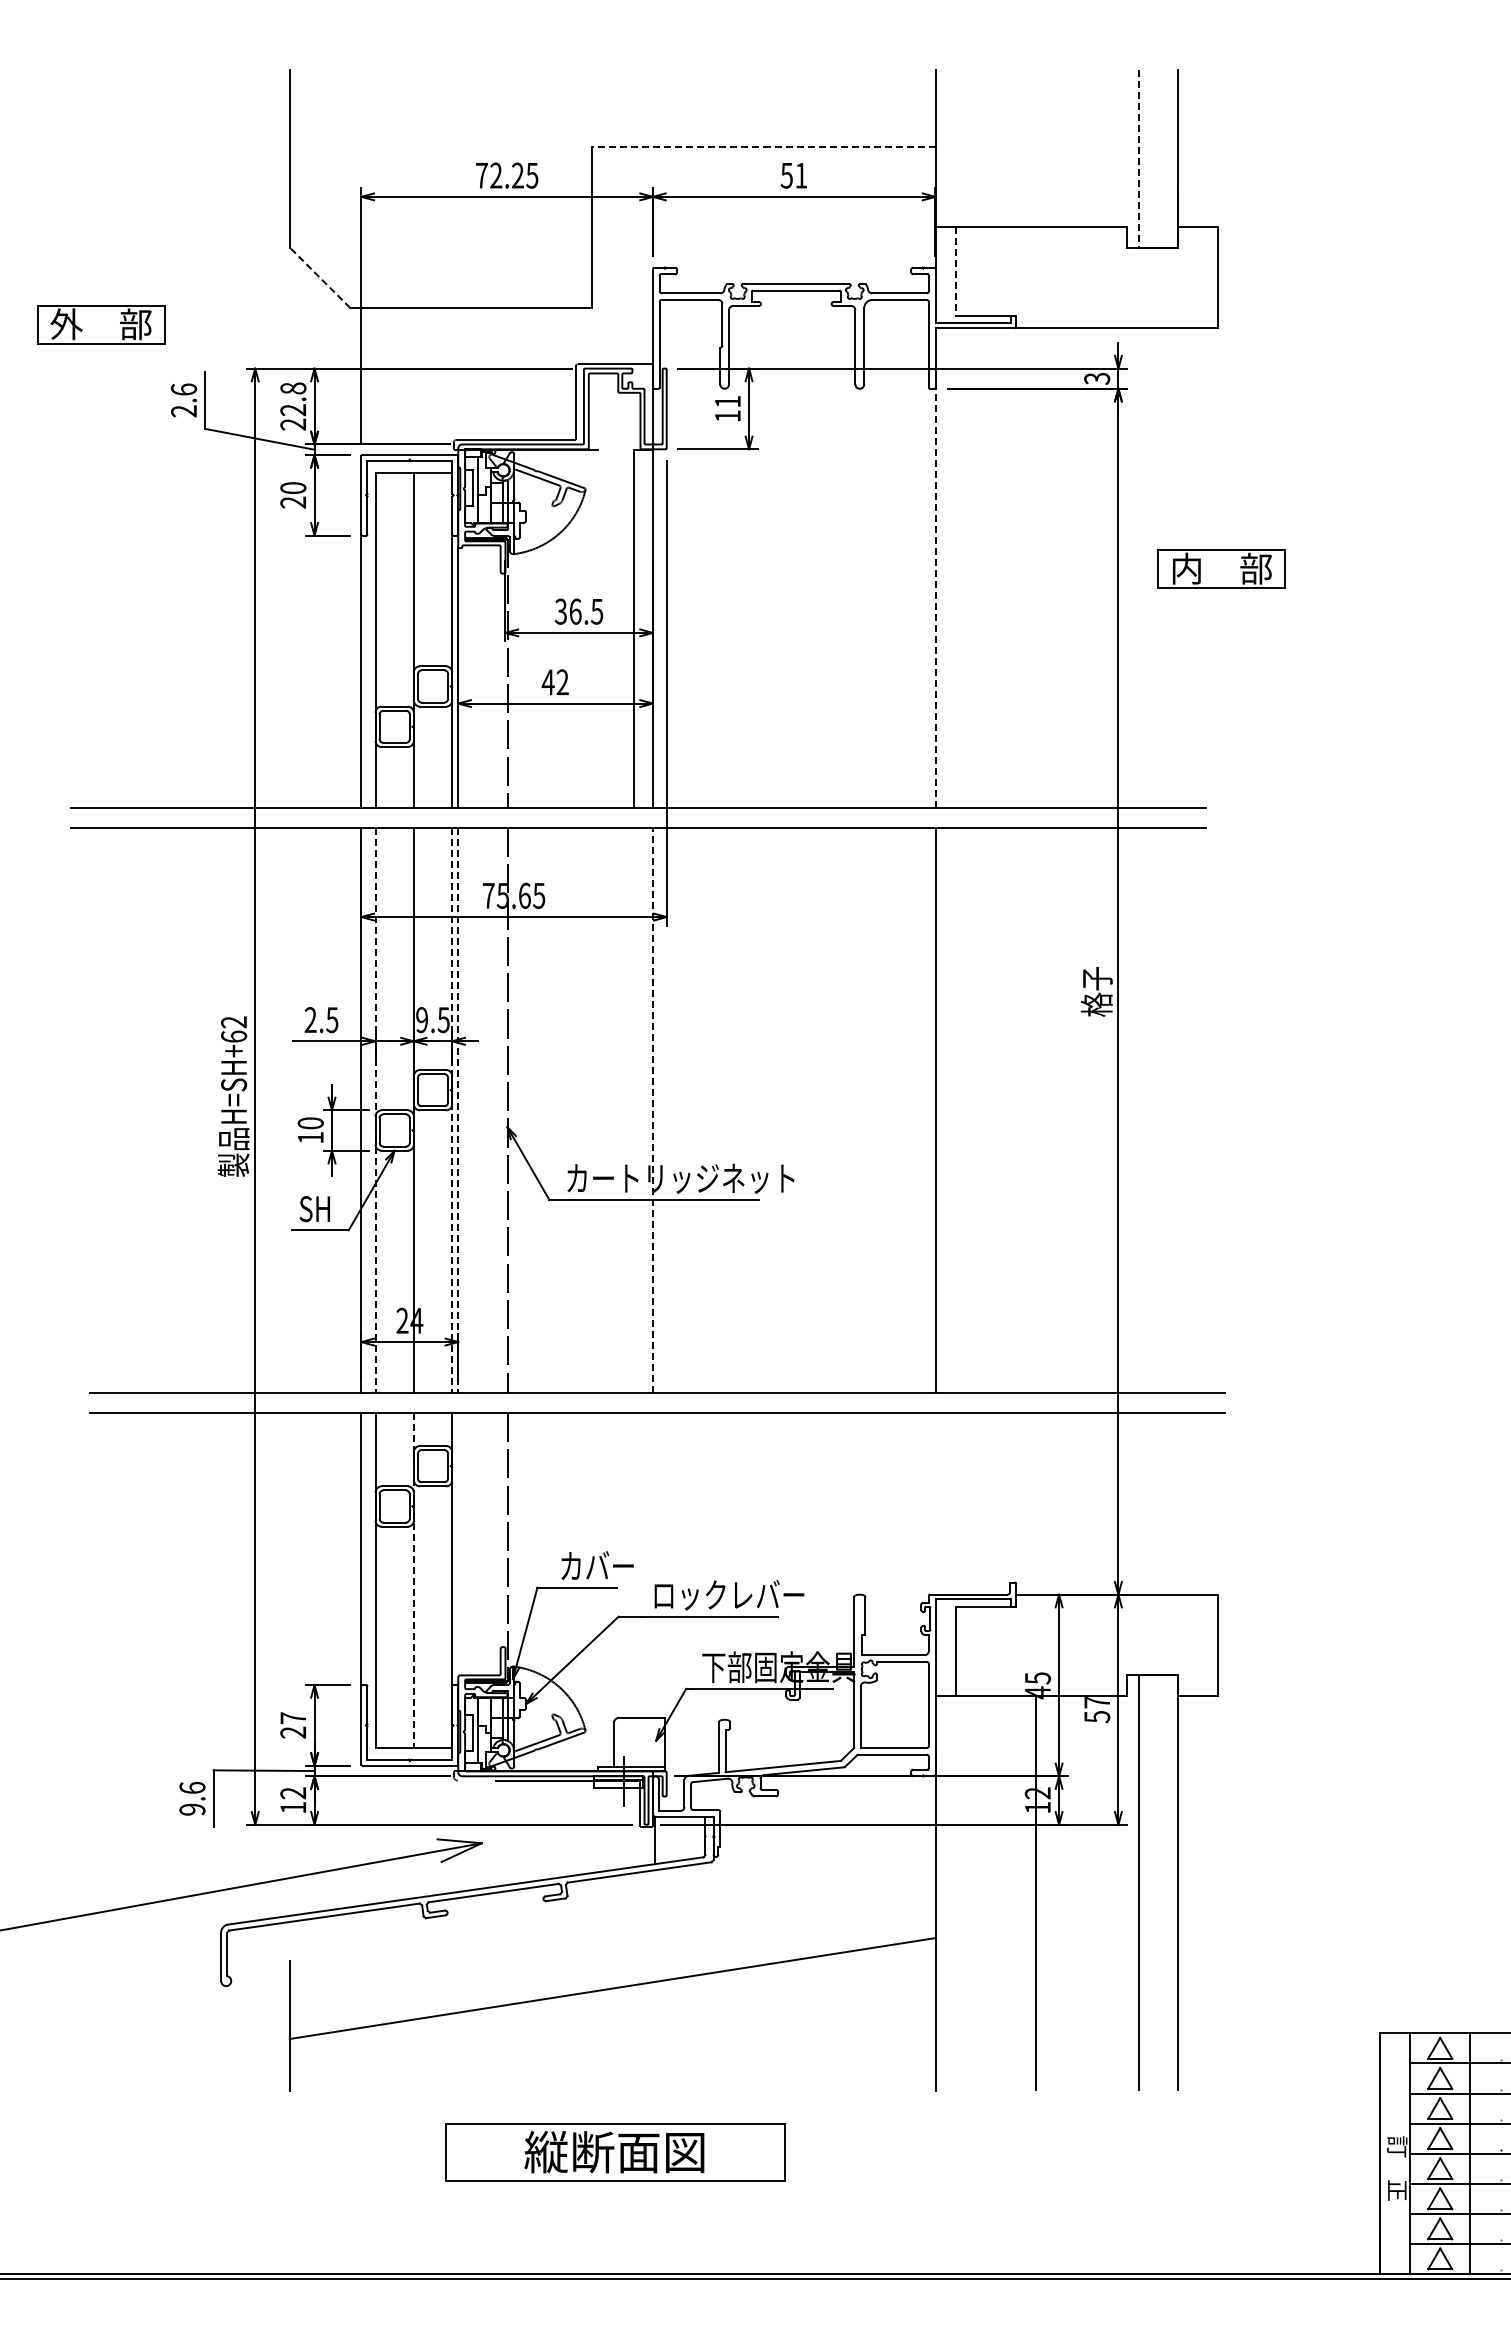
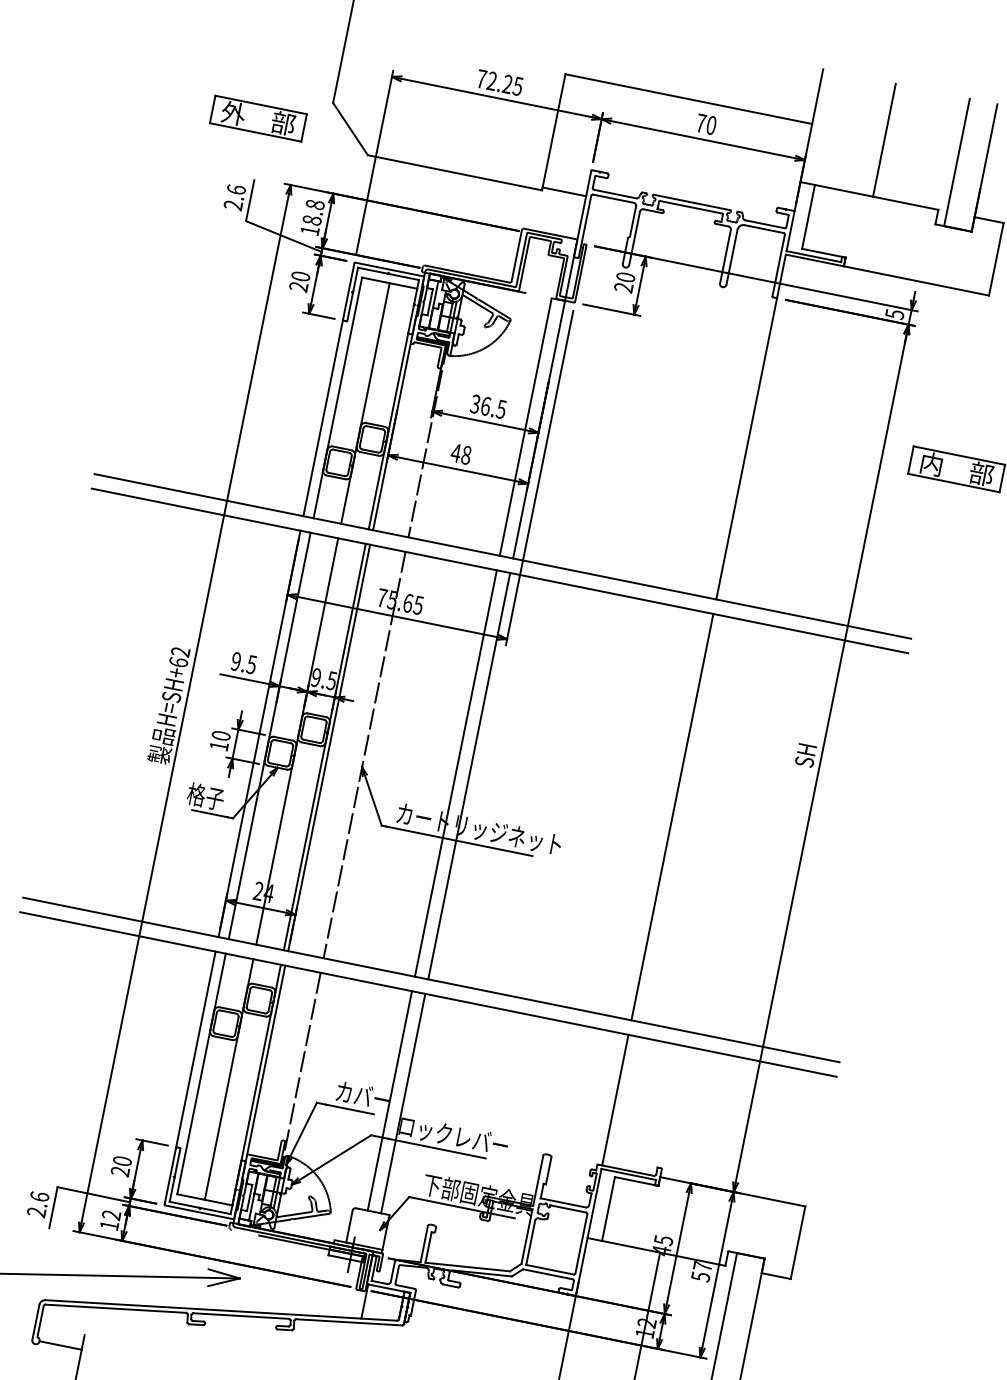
line: (763, 146) -> (688, 98), dashed -> solid
line: (1036, 148) -> (884, 140), added
line: (1139, 159) -> (957, 162), dashed -> solid
text: (793, 175) -> (705, 124), 51 -> 70
line: (955, 272) -> (808, 217), dashed -> solid
line: (320, 277) -> (350, 128), dashed -> solid
line: (622, 304) -> (564, 192), added
part: (101, 324) -> (258, 118), moved
text: (1096, 378) -> (894, 314), 3 -> 5
text: (727, 408) -> (624, 282), 11 -> 20
text: (293, 417) -> (311, 225), 22.8 -> 18.8
line: (935, 597) -> (746, 448), dashed -> solid
text: (562, 682) -> (466, 455), 42 -> 48
text: (1096, 991) -> (805, 755), 格子 -> SH
text: (310, 1020) -> (235, 661), 2.5 -> 9.5
line: (634, 1109) -> (456, 772), added
line: (375, 1110) -> (269, 736), dashed -> solid
line: (452, 1110) -> (325, 747), dashed -> solid
line: (458, 1110) -> (329, 748), dashed -> solid
line: (652, 1110) -> (468, 776), dashed -> solid
text: (306, 1208) -> (205, 796), SH -> 格子
line: (935, 1503) -> (615, 1099), added
line: (458, 1545) -> (266, 1060), added
line: (634, 1565) -> (389, 1100), added
line: (652, 1565) -> (402, 1103), added
line: (413, 1580) -> (228, 1079), dashed -> solid
text: (293, 1718) -> (122, 1161), 27 -> 20
text: (192, 1809) -> (36, 1212), 9.6 -> 2.6
line: (260, 1981) -> (60, 1345), added

